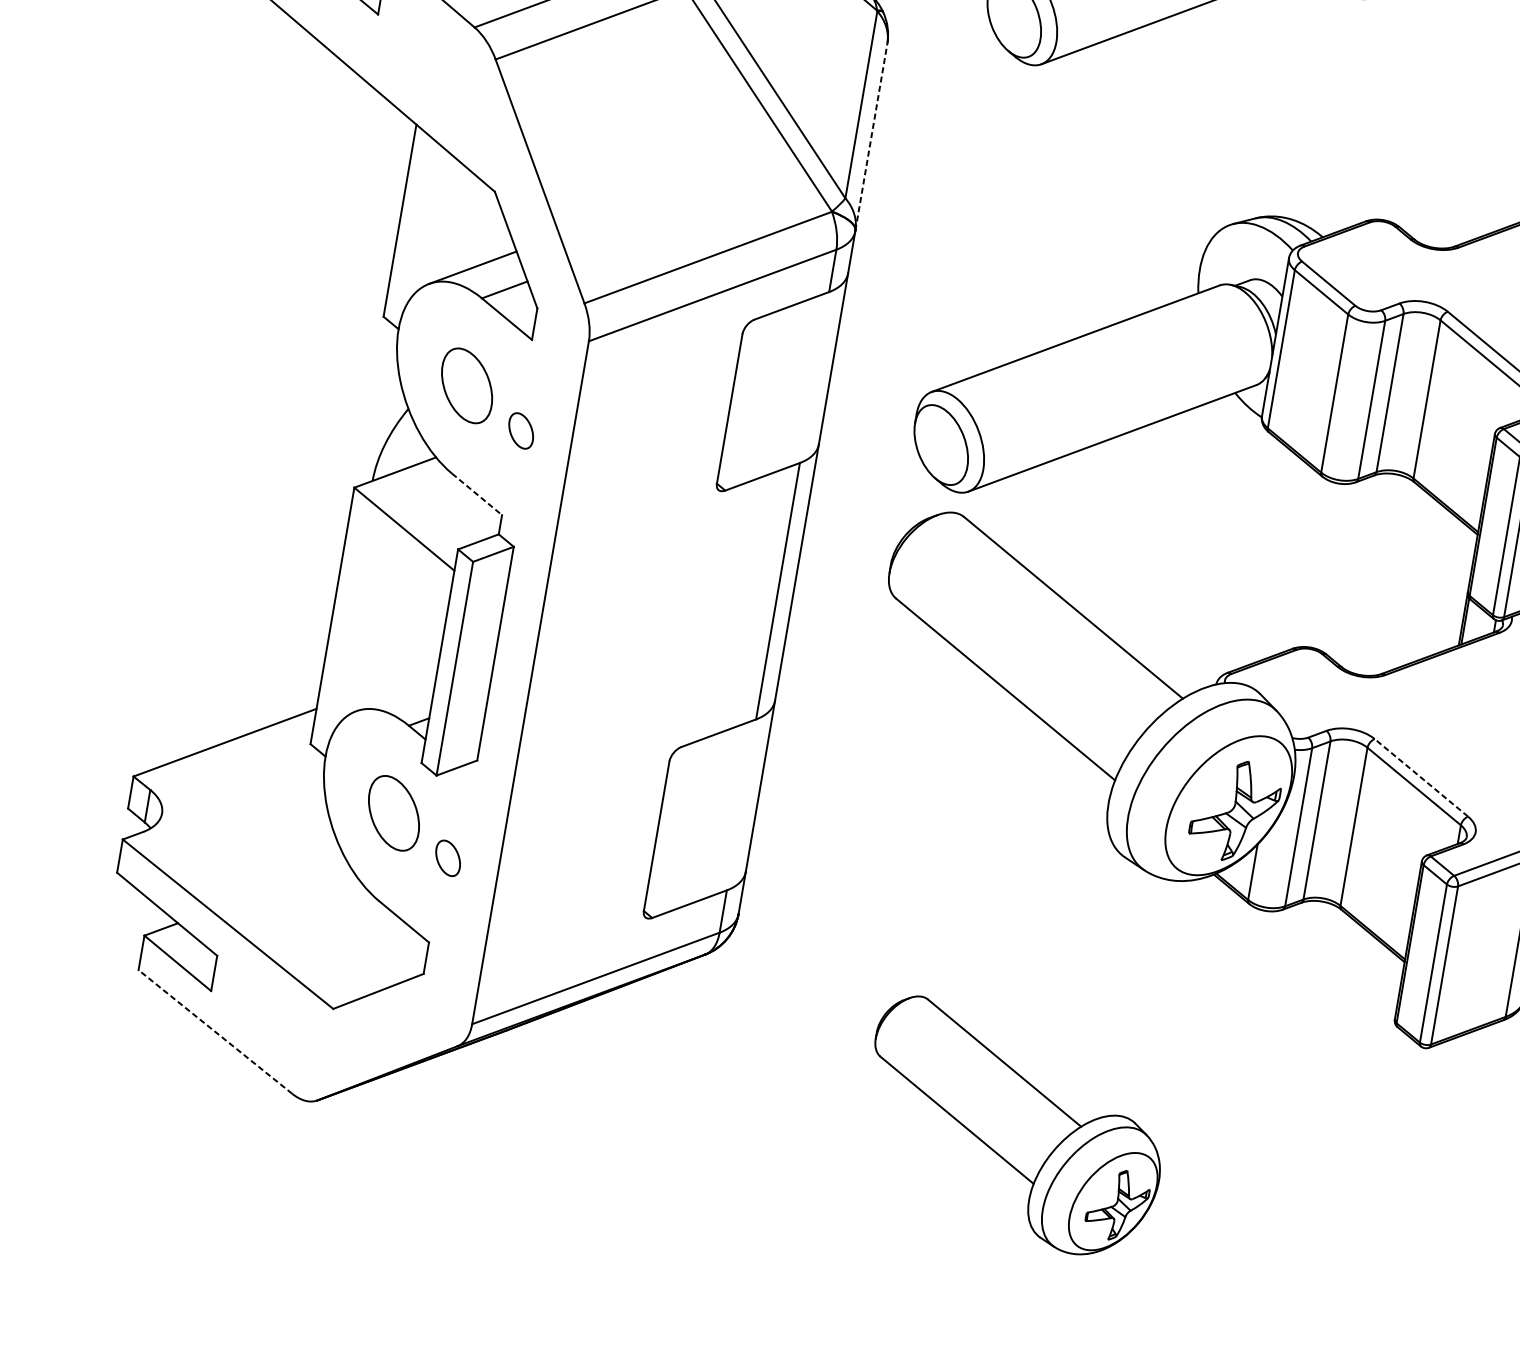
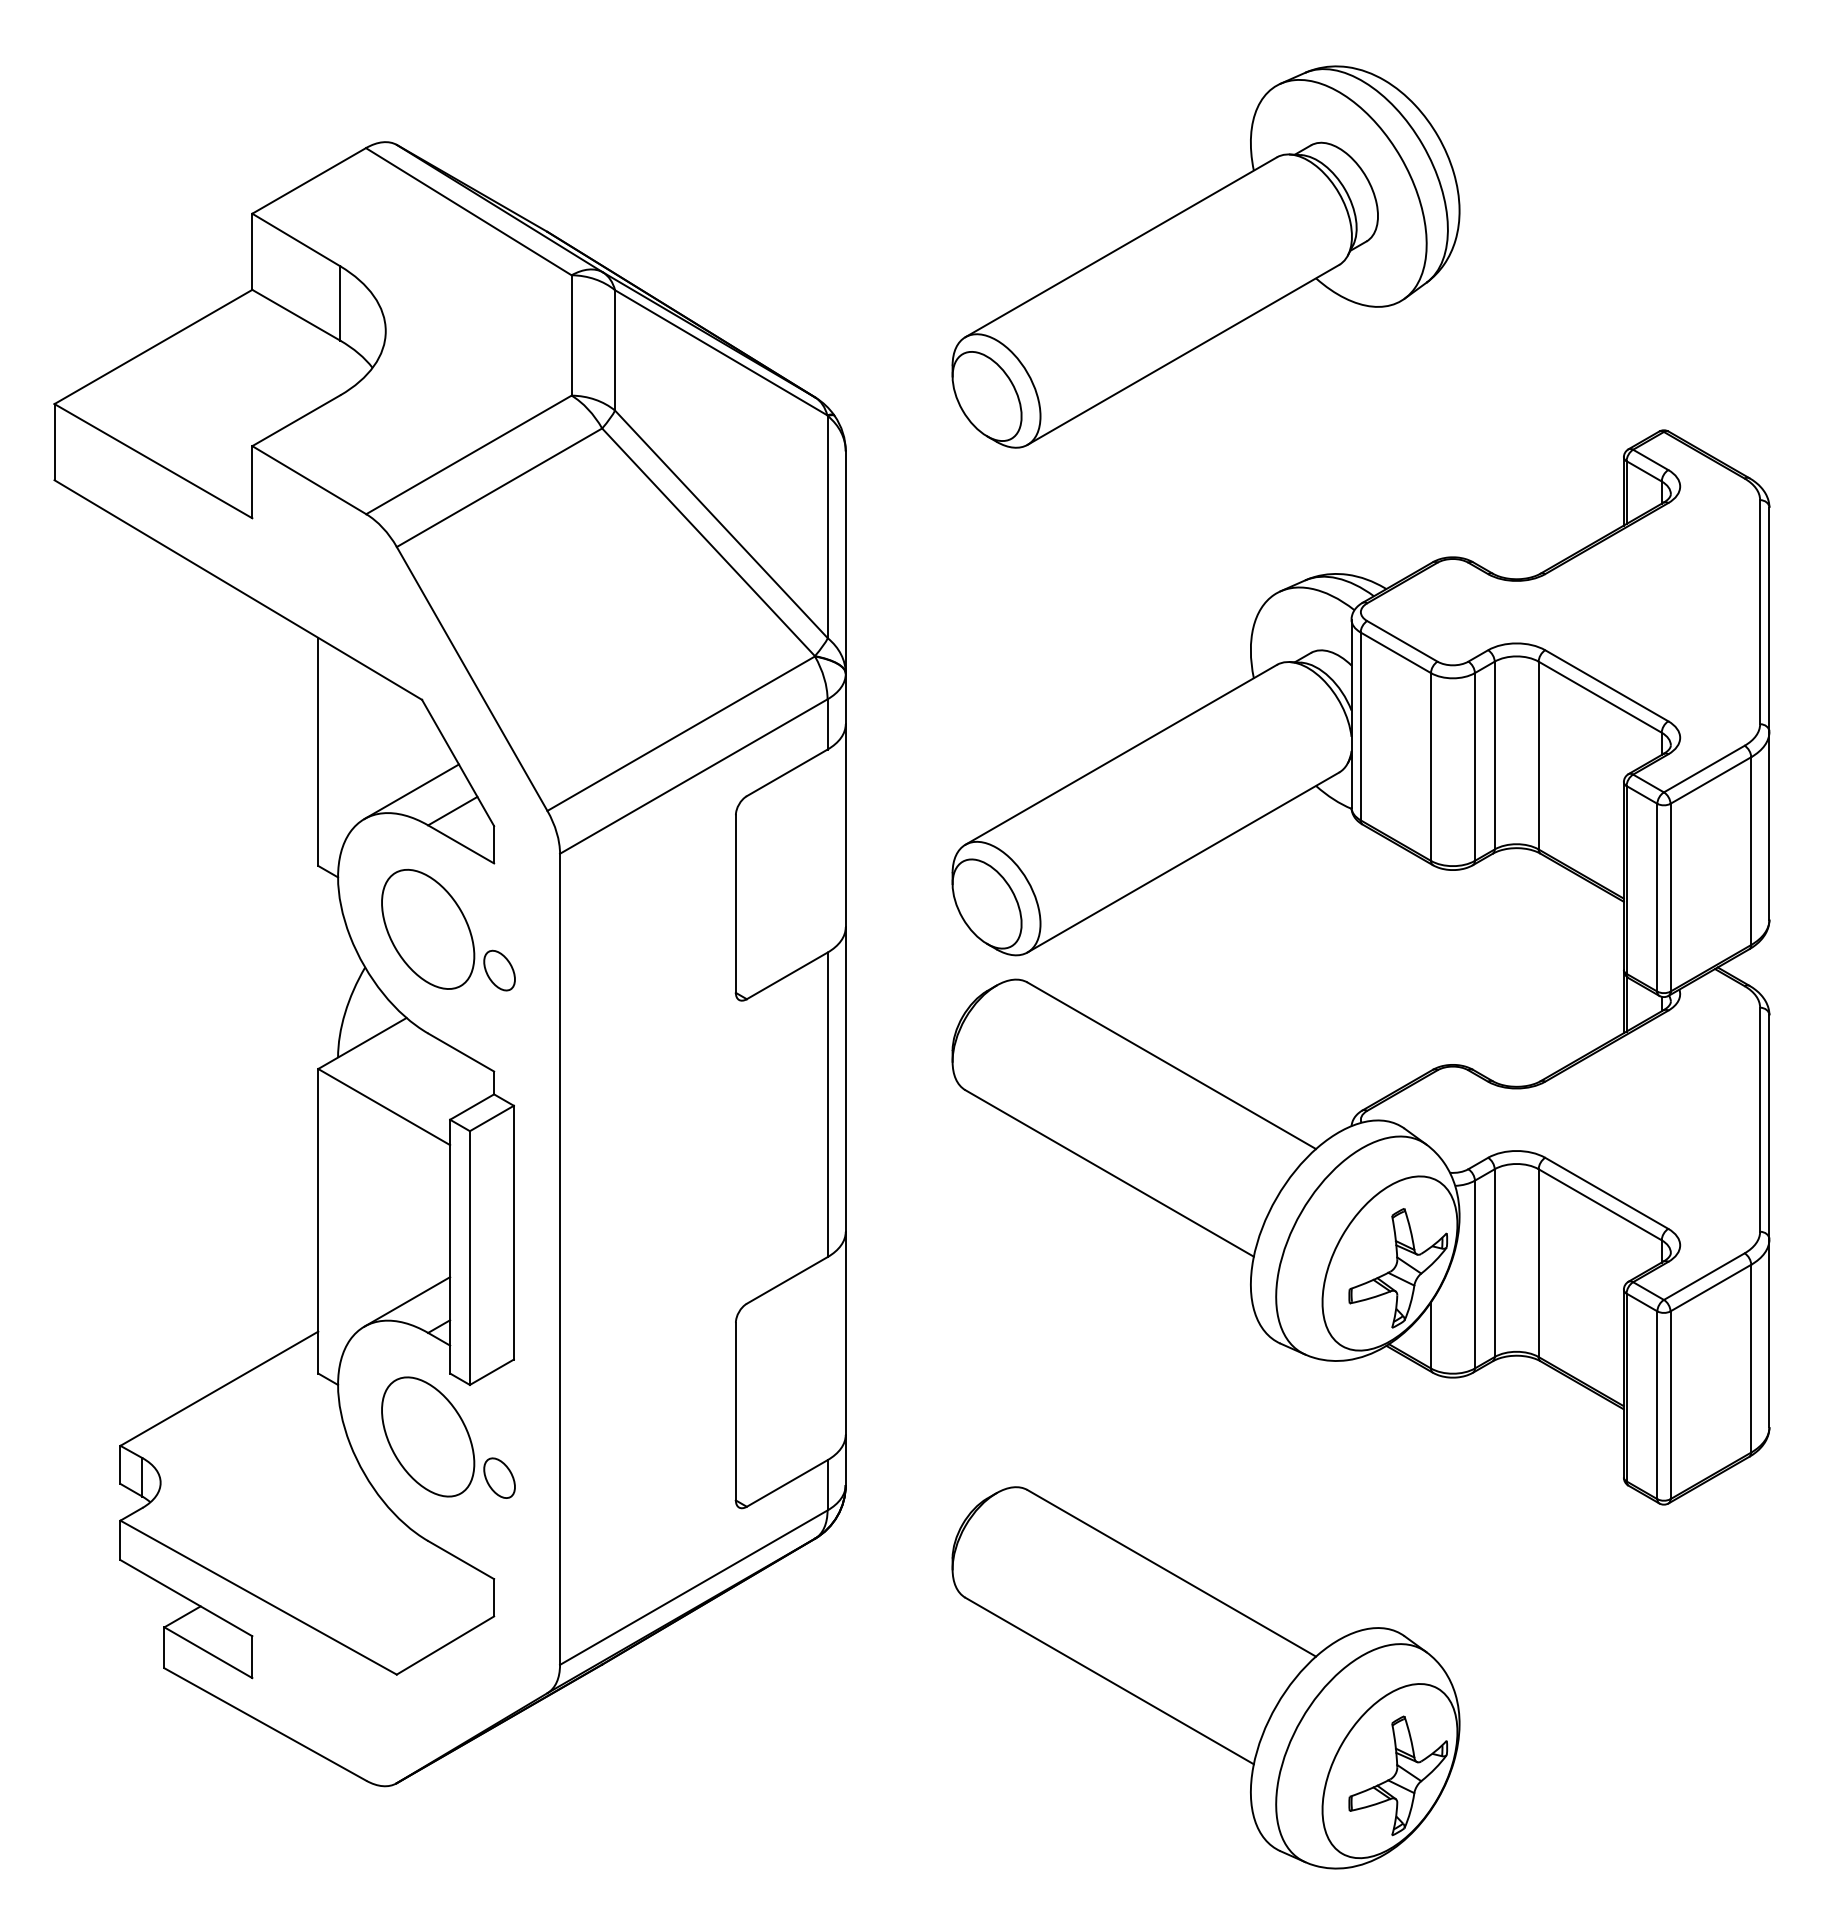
line: (871, 137) -> (845, 562), dashed -> solid
part: (467, 385) -> (428, 928), size x1.43
line: (477, 494) -> (461, 1052), dashed -> solid
line: (396, 696) -> (407, 1301), added
line: (1421, 777) -> (1606, 1193), dashed -> solid
part: (394, 812) -> (428, 1436), size x1.43
line: (215, 1032) -> (265, 1724), dashed -> solid
part: (1013, 1127) -> (1205, 1677), size x1.43

